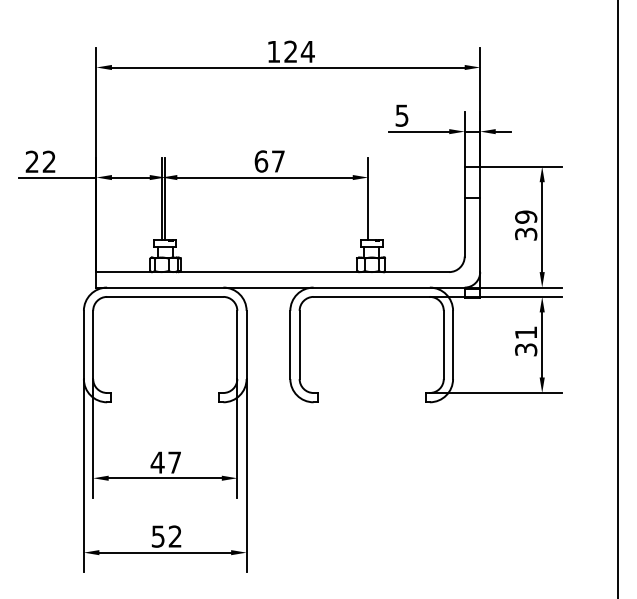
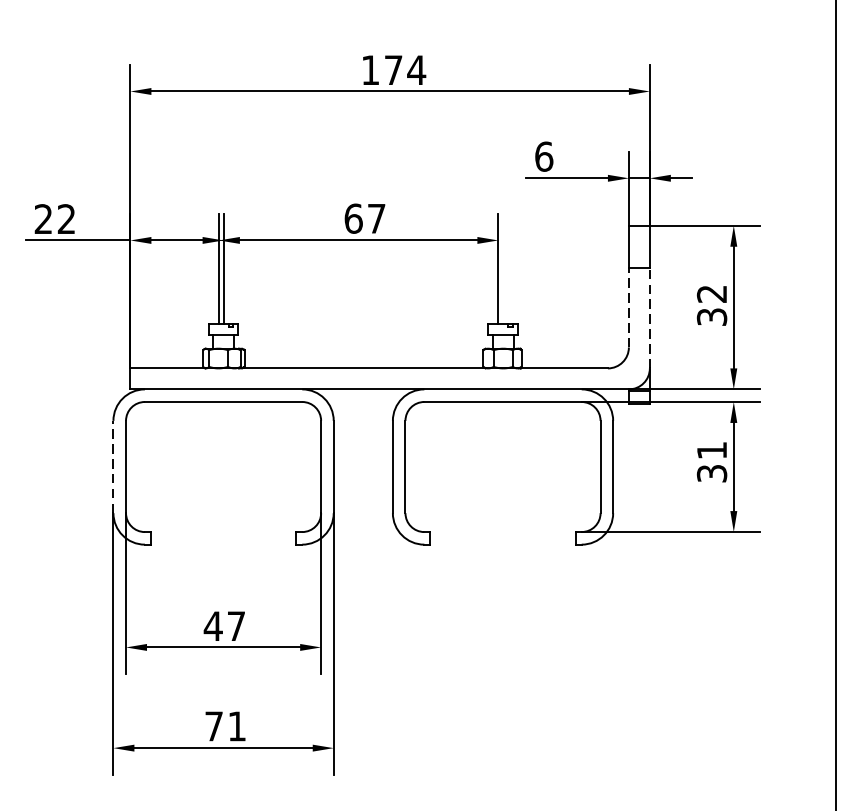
text: (290, 51) -> (393, 69), 124 -> 174
text: (401, 115) -> (543, 156), 5 -> 6
text: (526, 216) -> (712, 293), 39 -> 32
line: (464, 226) -> (628, 306), solid -> dashed
line: (480, 235) -> (650, 318), solid -> dashed
line: (83, 344) -> (112, 466), solid -> dashed
text: (166, 536) -> (225, 726), 52 -> 71

